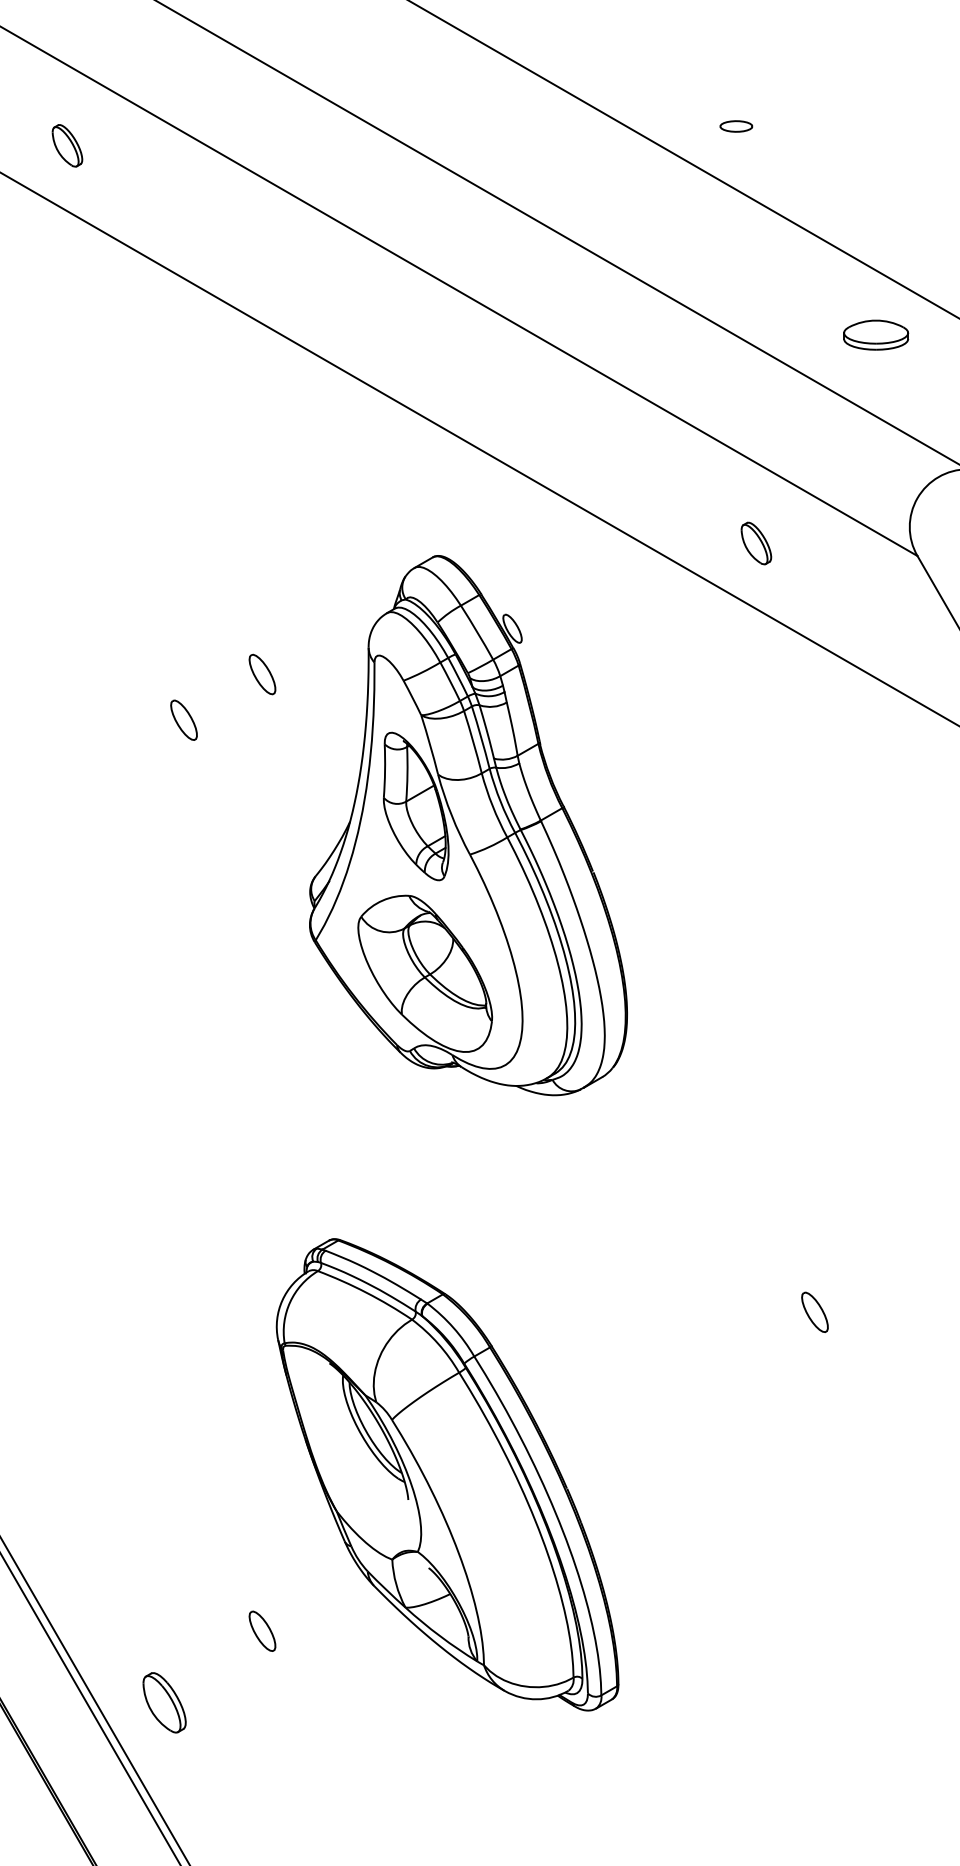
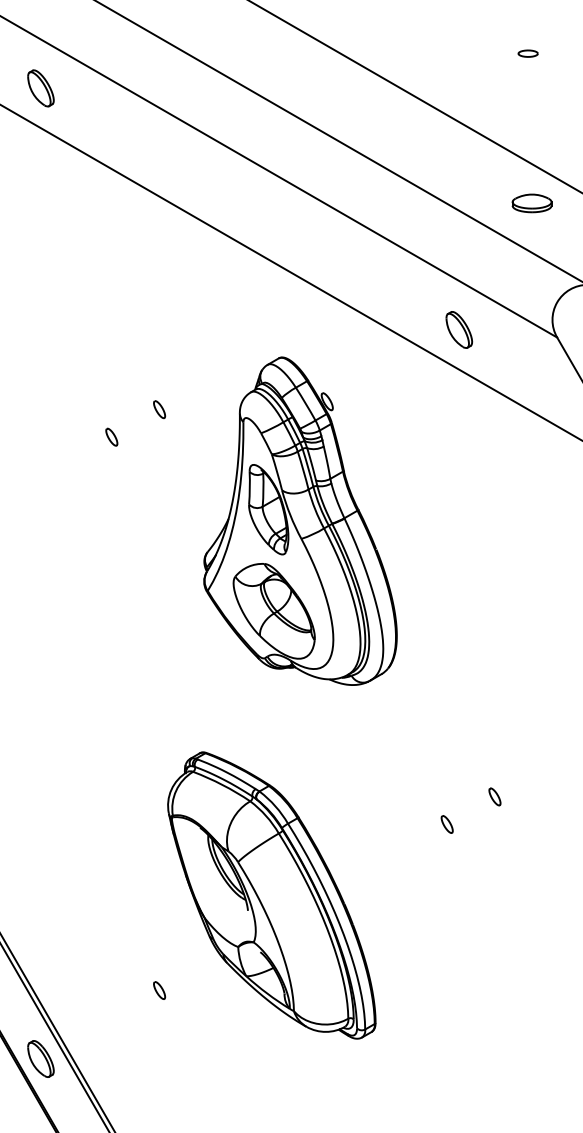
part: (735, 126) -> (527, 53), moved
part: (66, 145) -> (40, 88), size x1.43
part: (756, 542) -> (459, 329), size x1.43
part: (262, 674) -> (159, 409), size x0.71
part: (183, 718) -> (111, 436), size x0.71
part: (468, 824) -> (300, 520), moved
part: (814, 1311) -> (494, 796), size x0.71
part: (735, 1357) -> (446, 824), added
part: (262, 1631) -> (159, 990), size x0.71
part: (163, 1701) -> (40, 1058), moved

